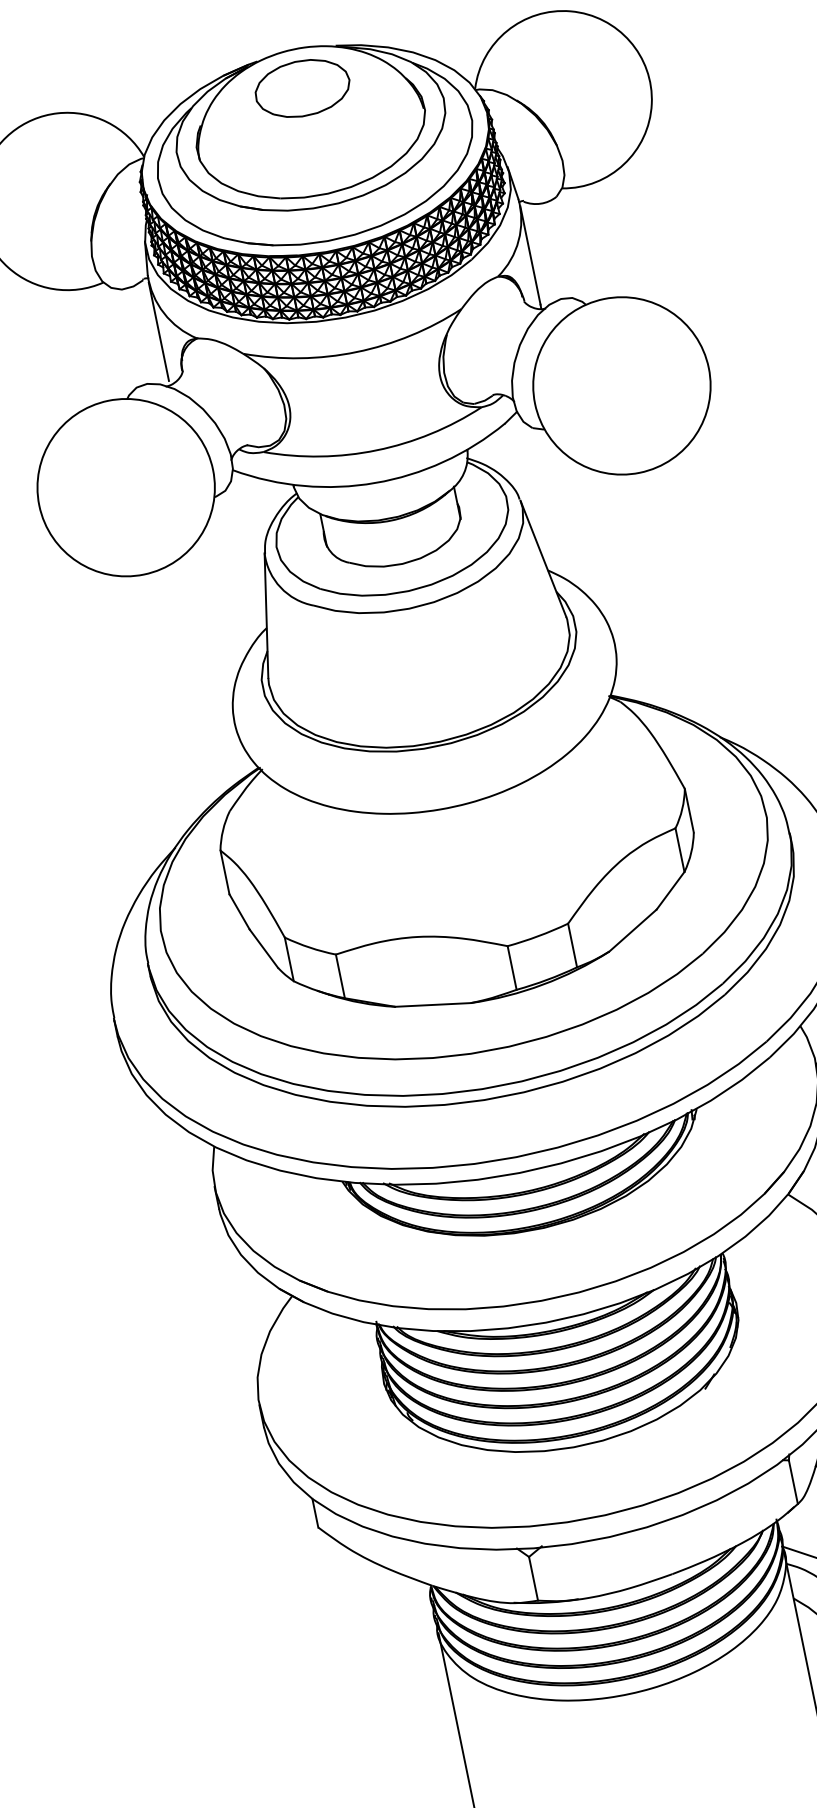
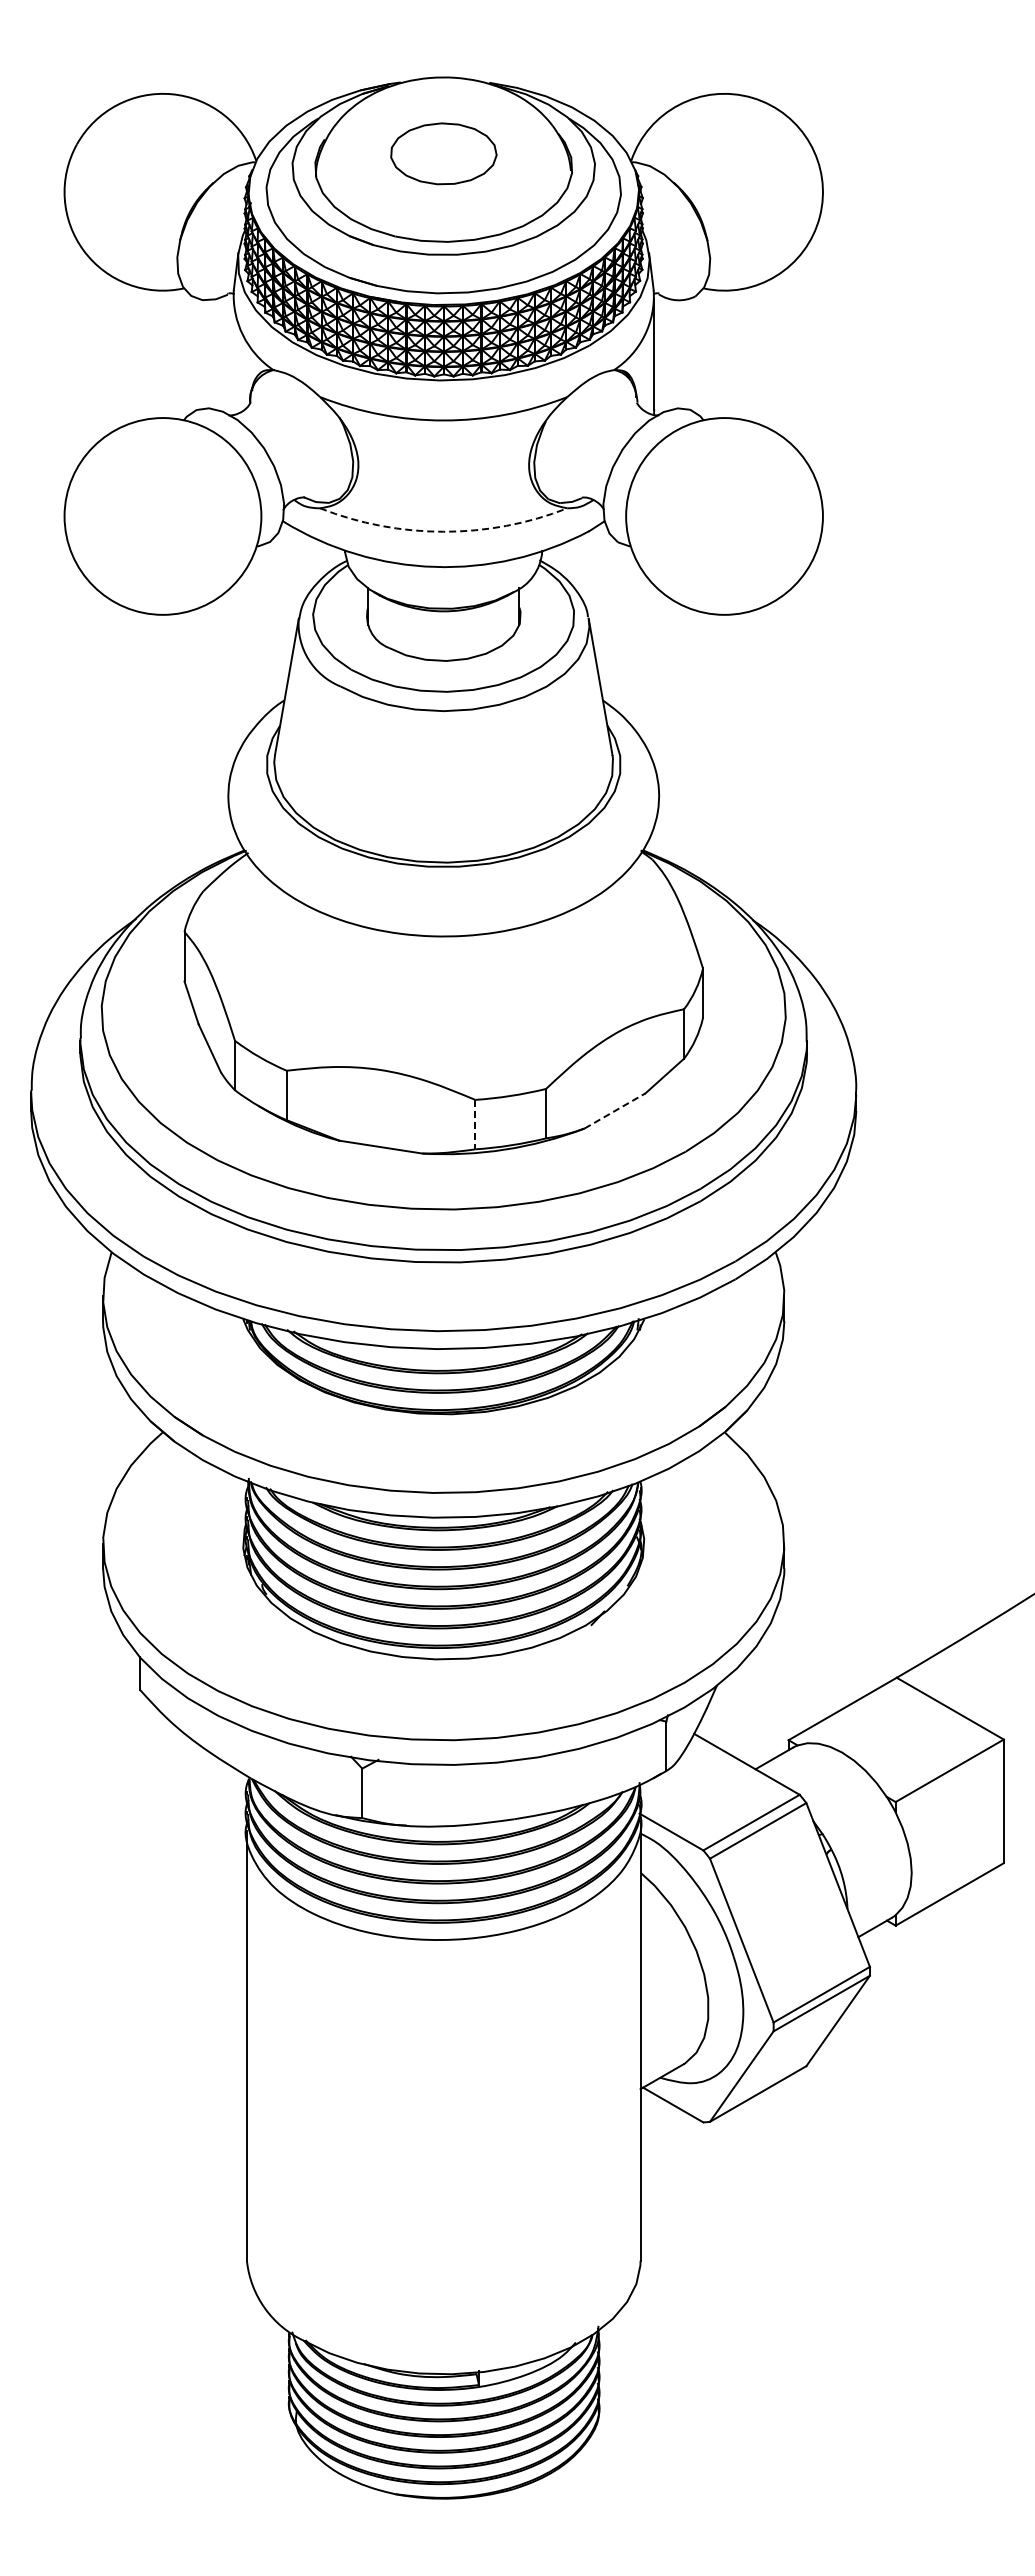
part: (302, 88) -> (443, 153), moved
line: (158, 331) -> (233, 353), removed
arc: (376, 450) -> (443, 531), solid -> dashed
line: (633, 930) -> (615, 1110), solid -> dashed
line: (512, 967) -> (475, 1124), solid -> dashed

